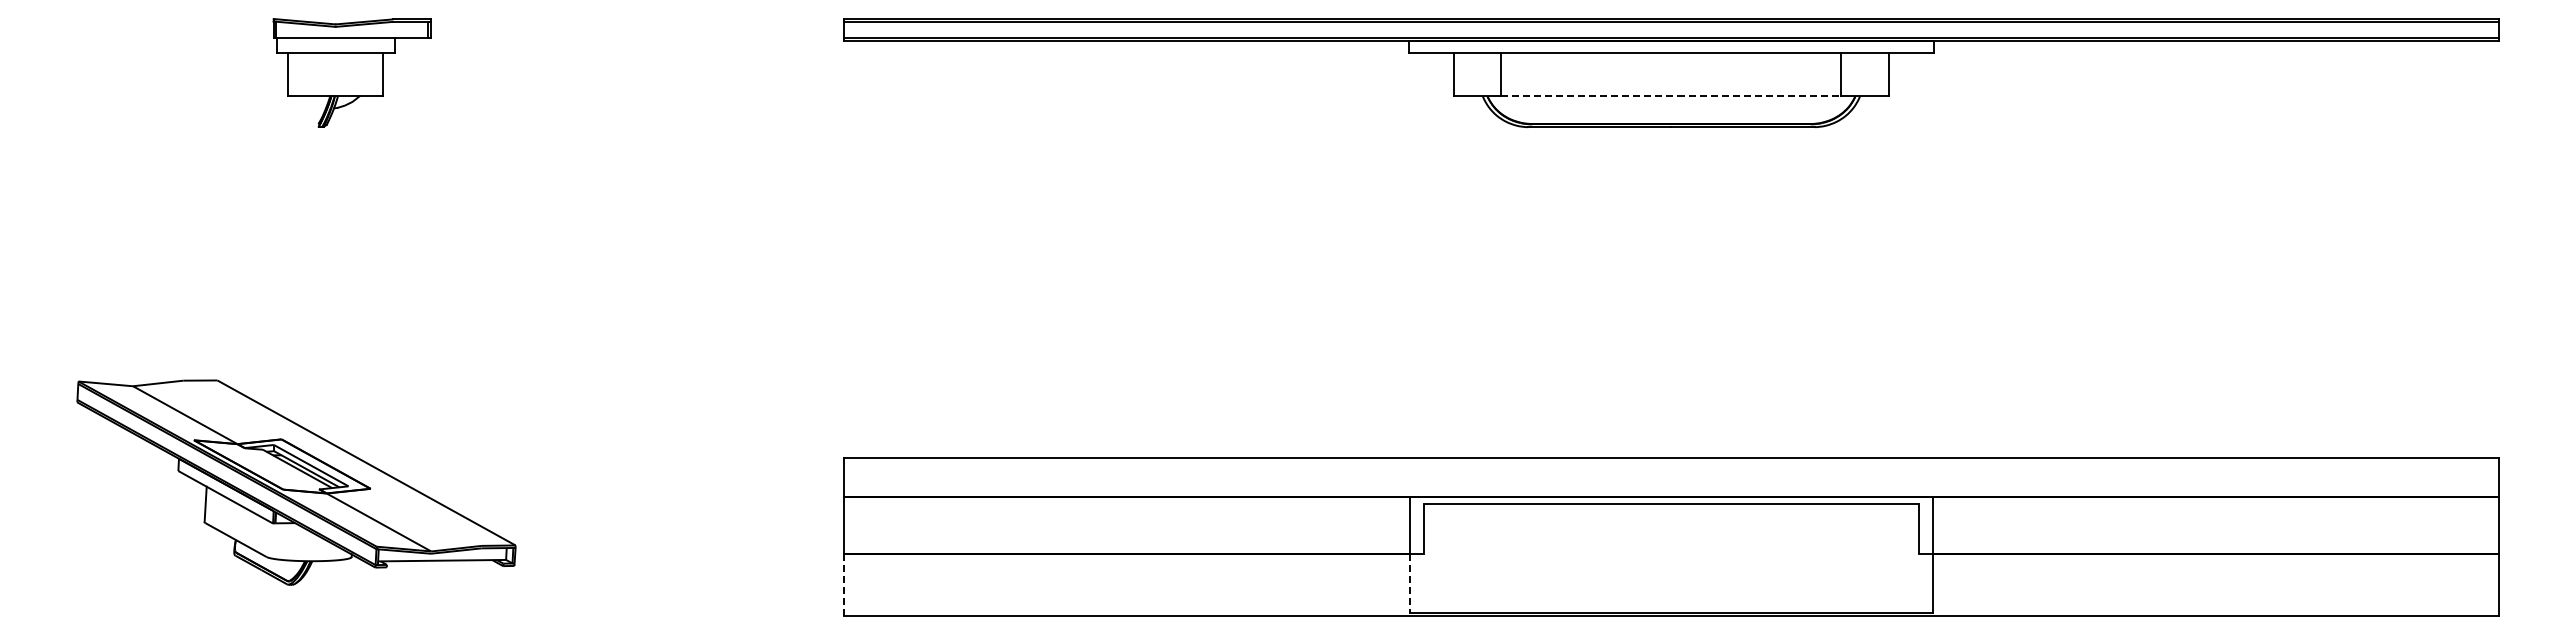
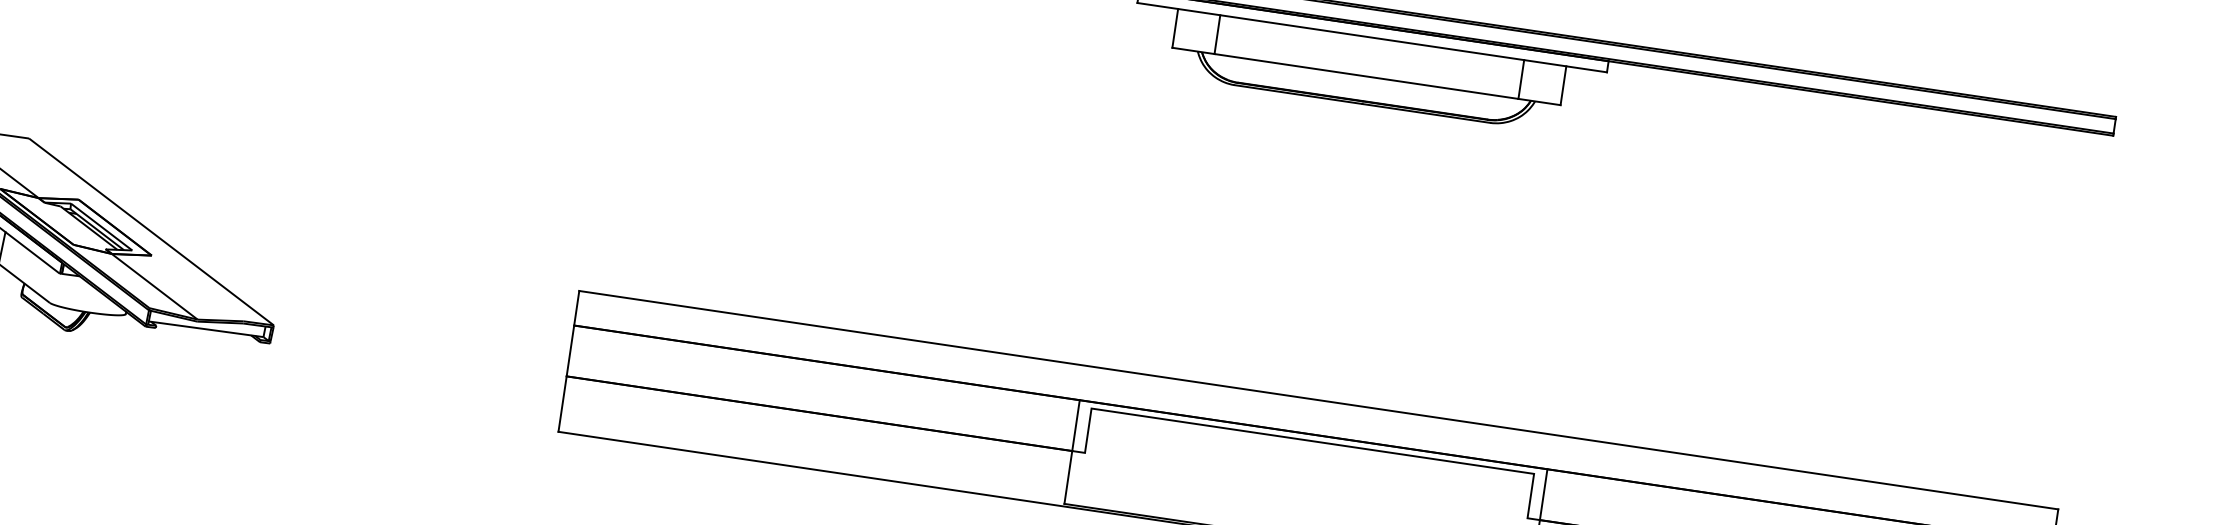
line: (1671, 96) -> (1366, 76), dashed -> solid
line: (1409, 583) -> (1068, 477), dashed -> solid
line: (844, 585) -> (562, 404), dashed -> solid

